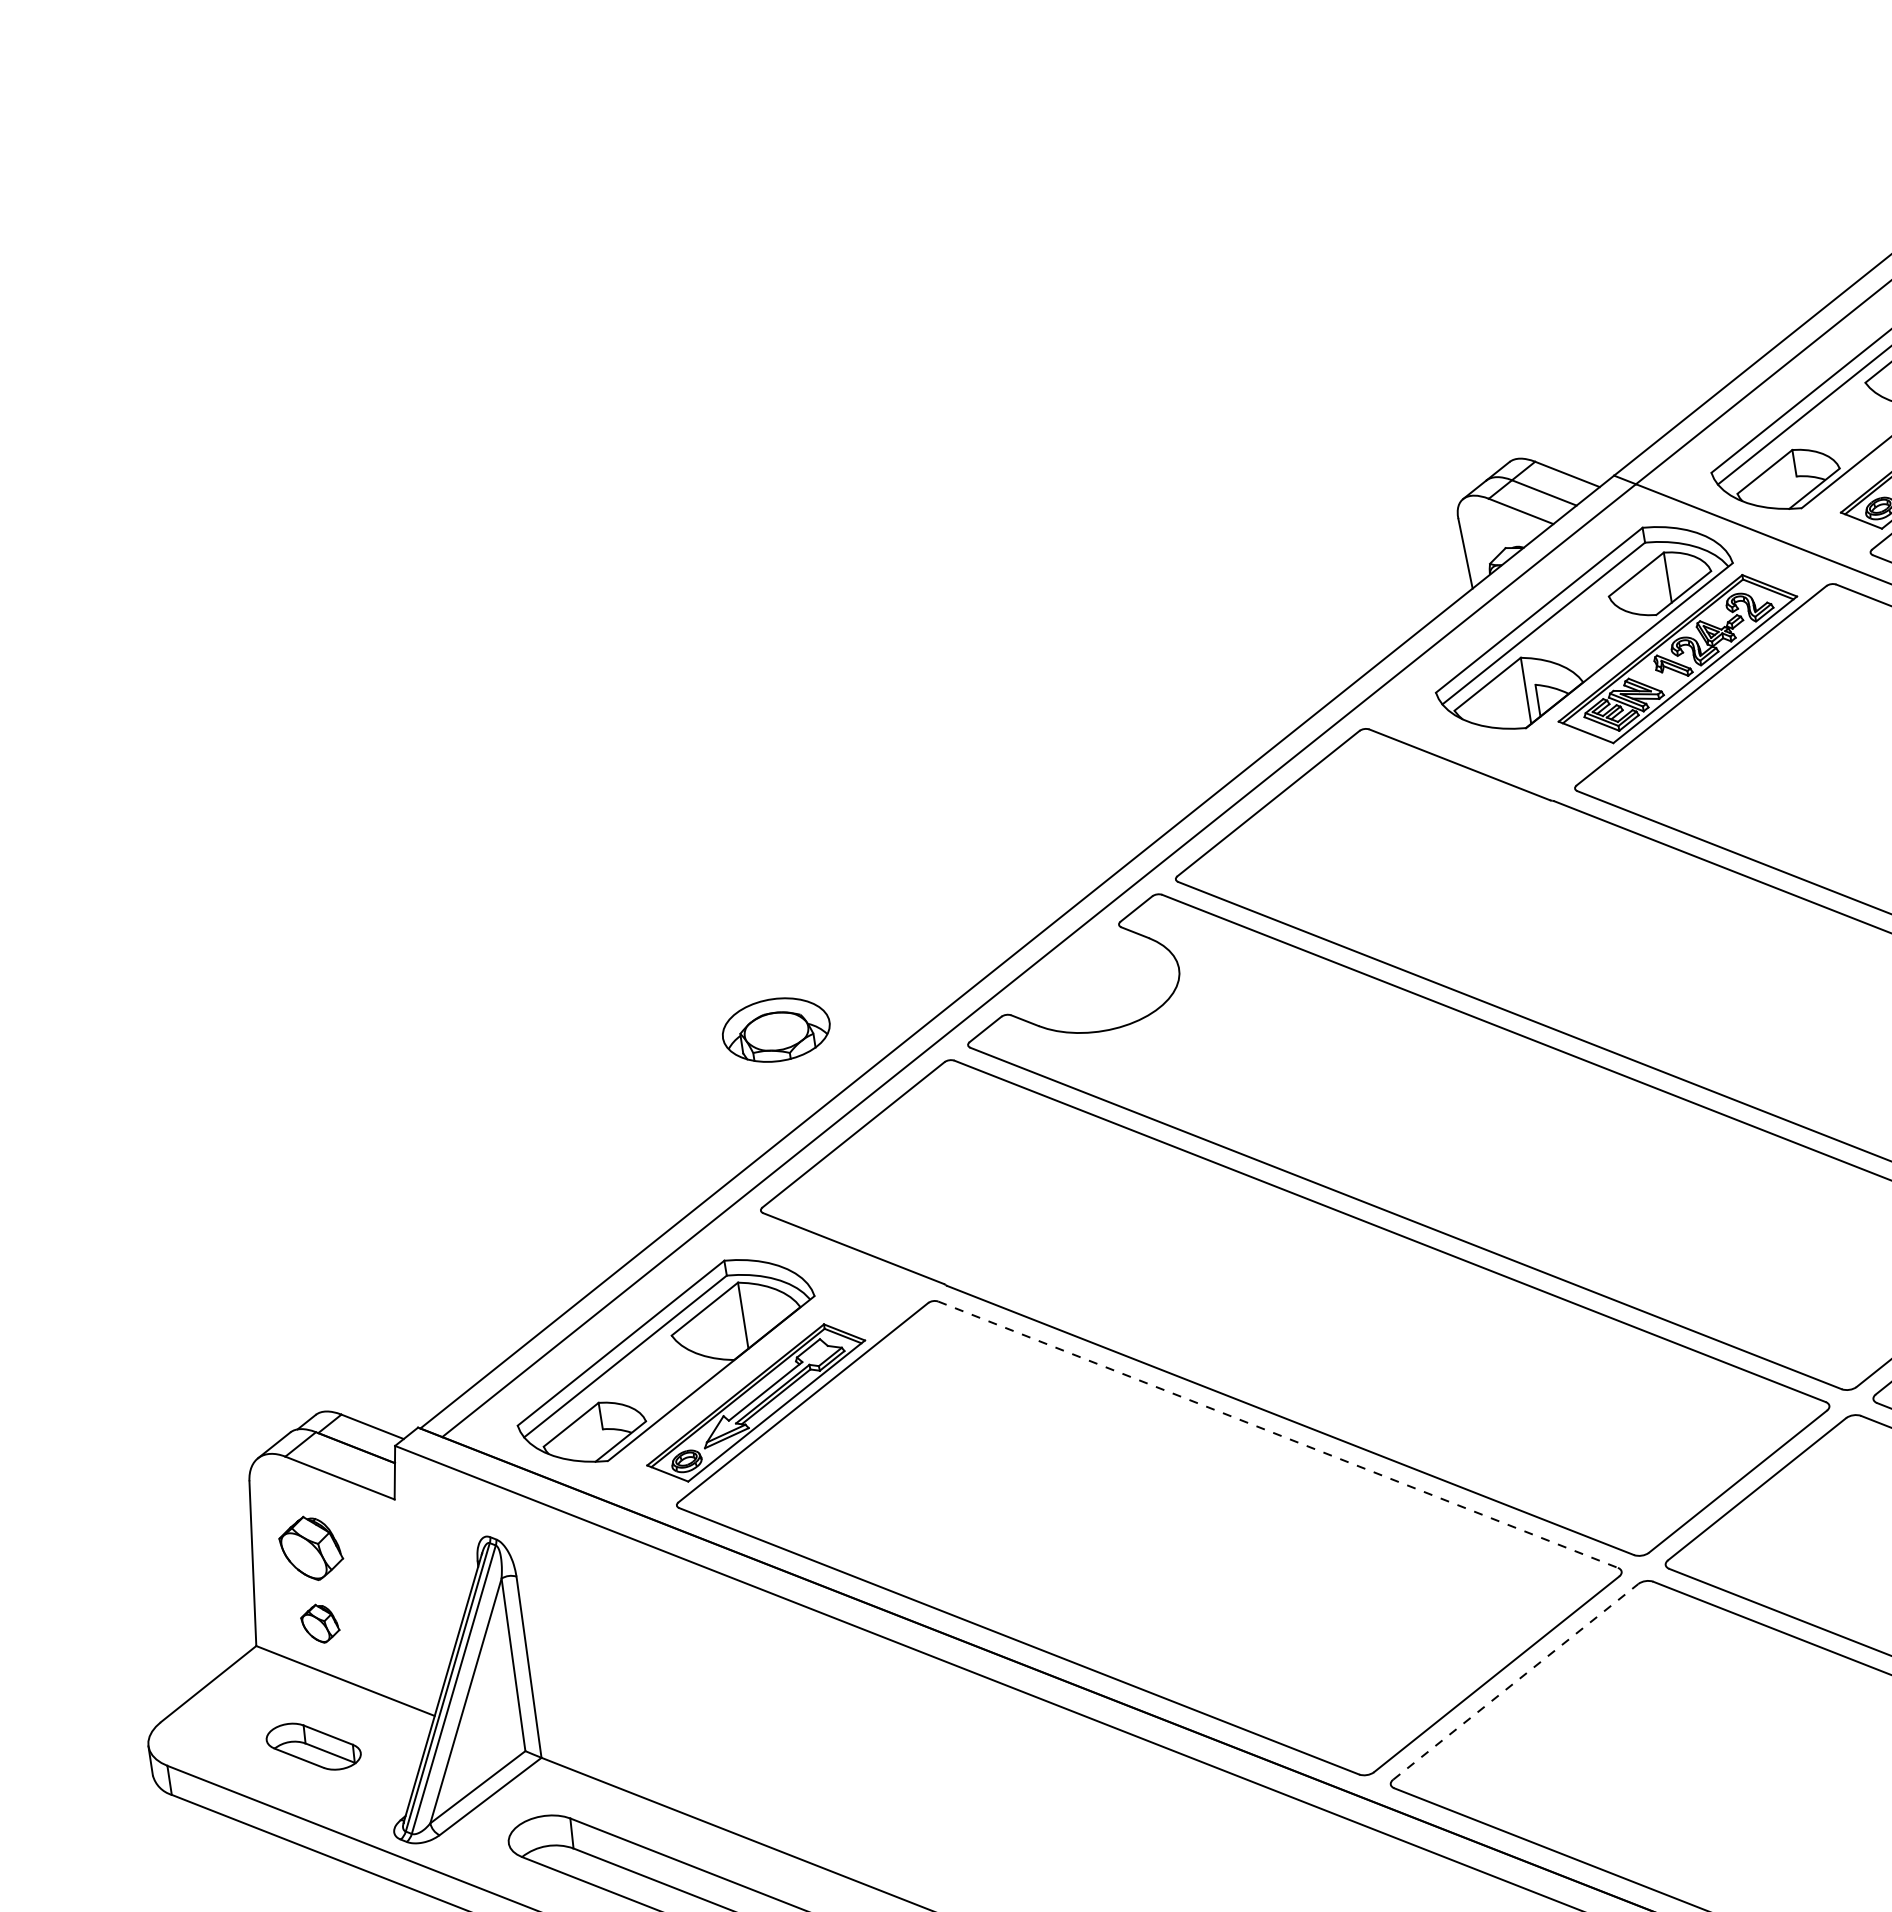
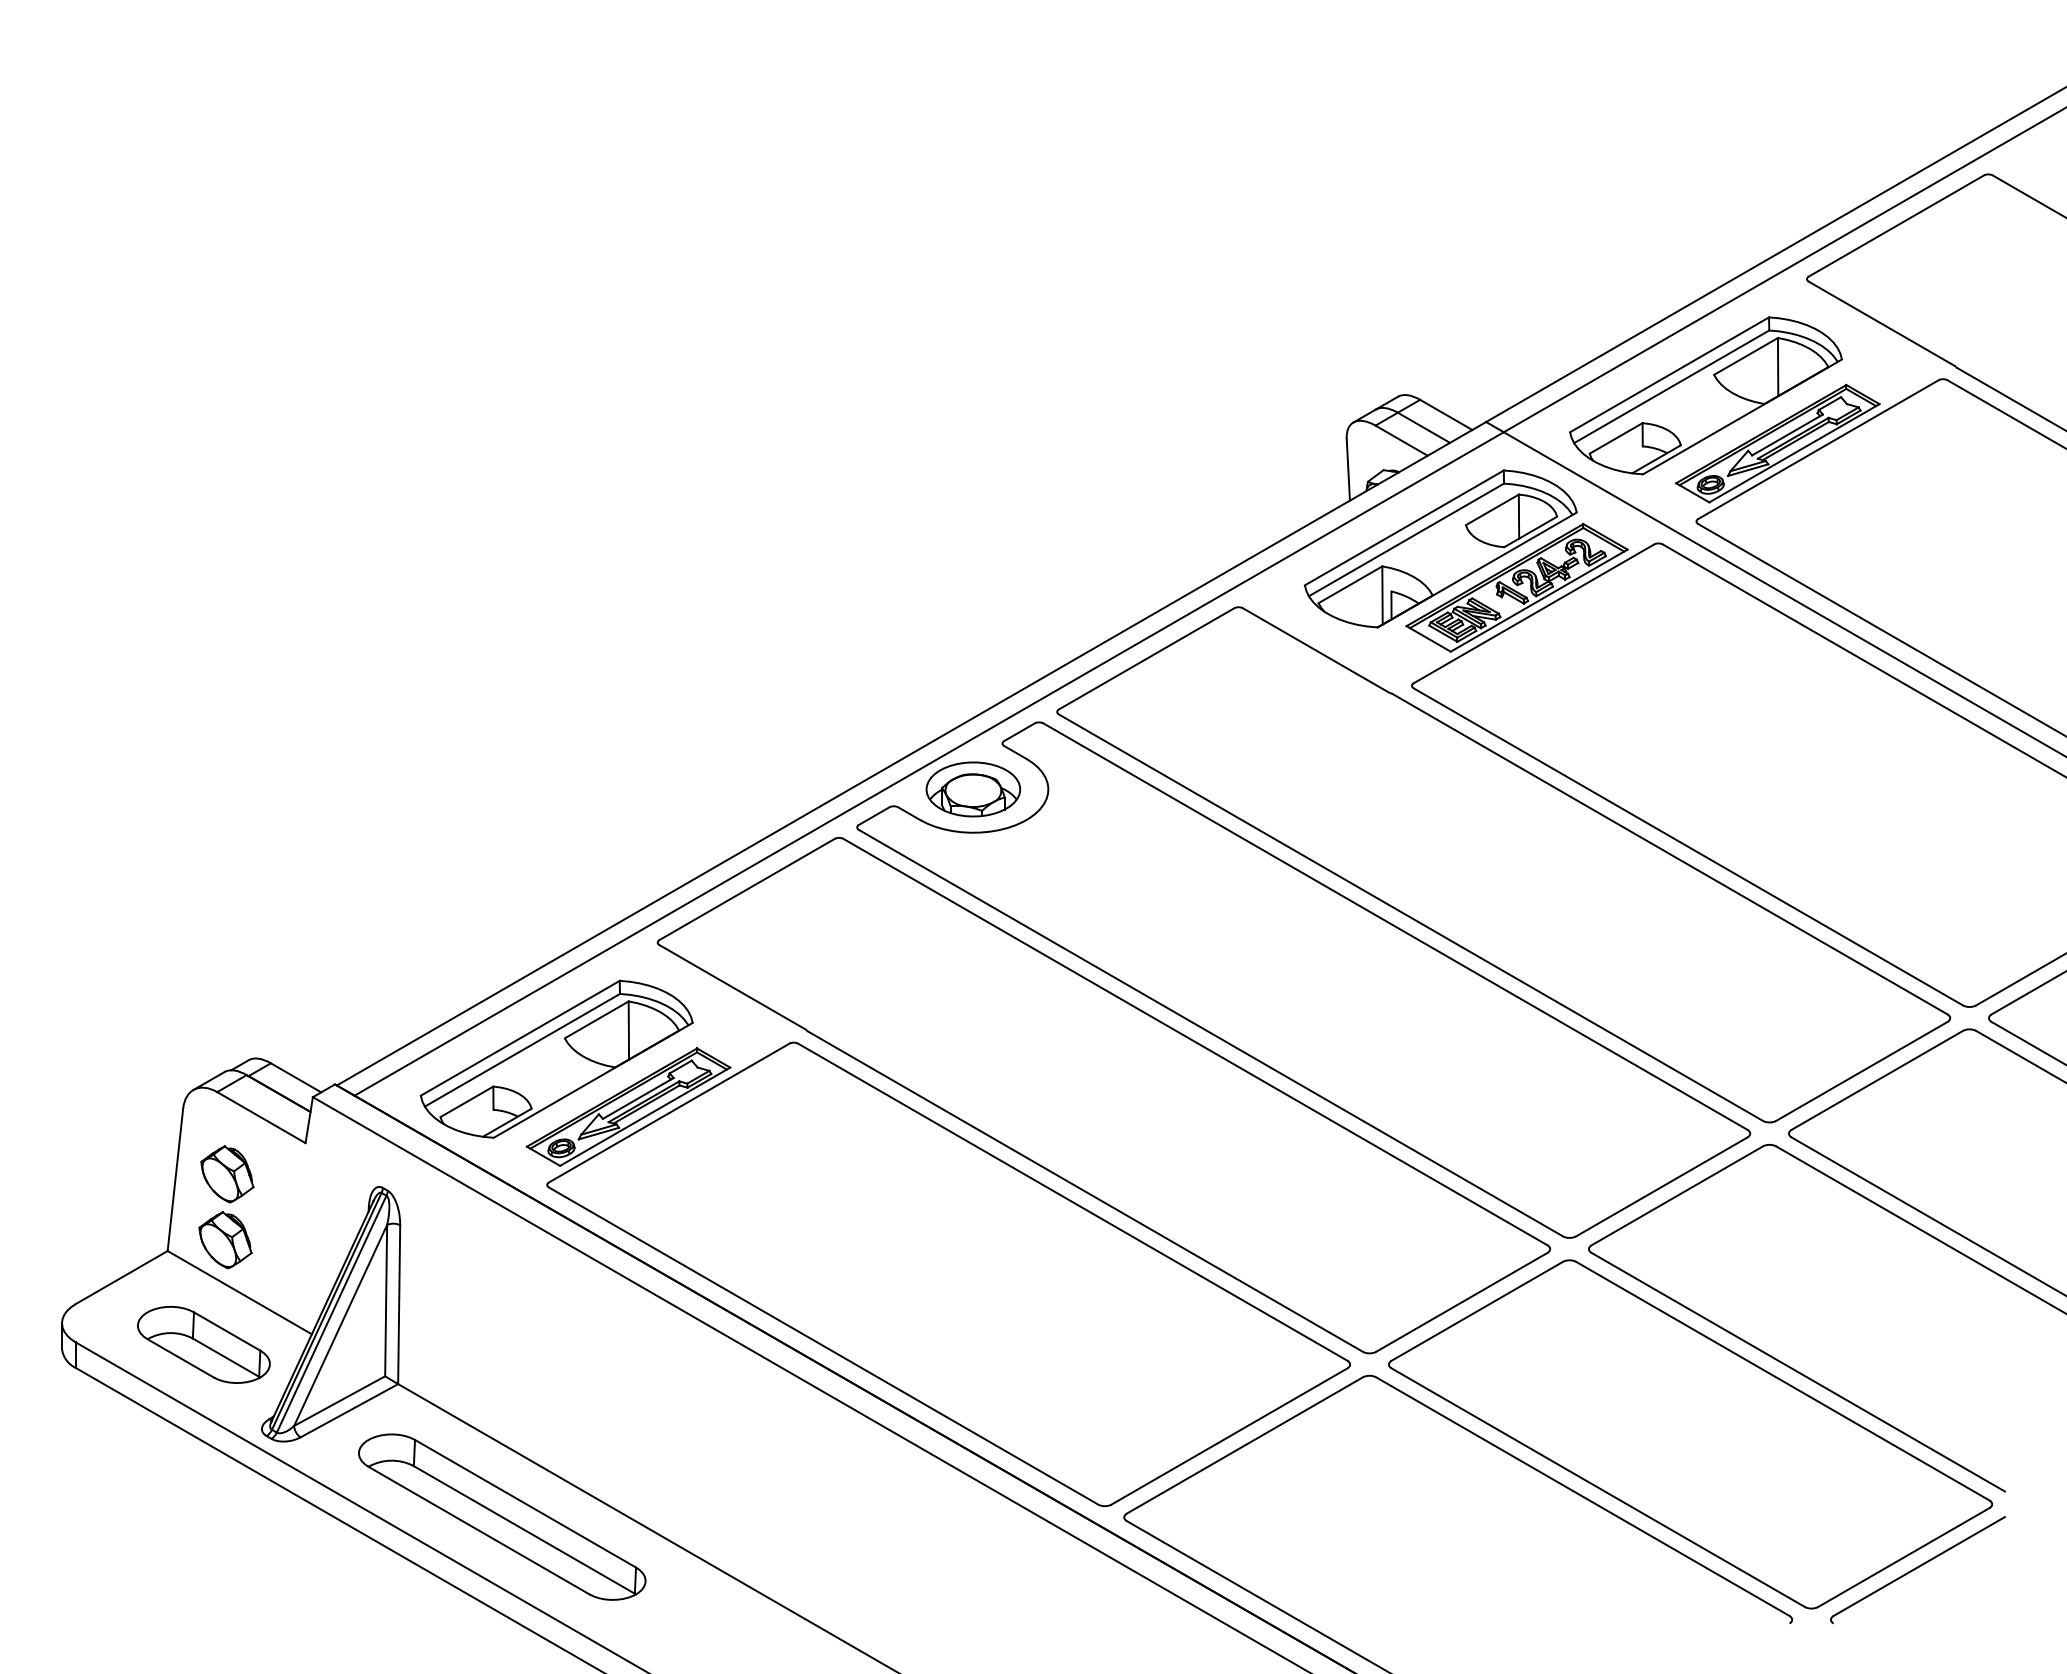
part: (776, 1030) -> (973, 789), moved
line: (1278, 1434) -> (1073, 1202), dashed -> solid
part: (320, 1624) -> (225, 1240), size x1.67
line: (1516, 1681) -> (1245, 1445), dashed -> solid
part: (313, 1746) -> (203, 1344), size x1.67

